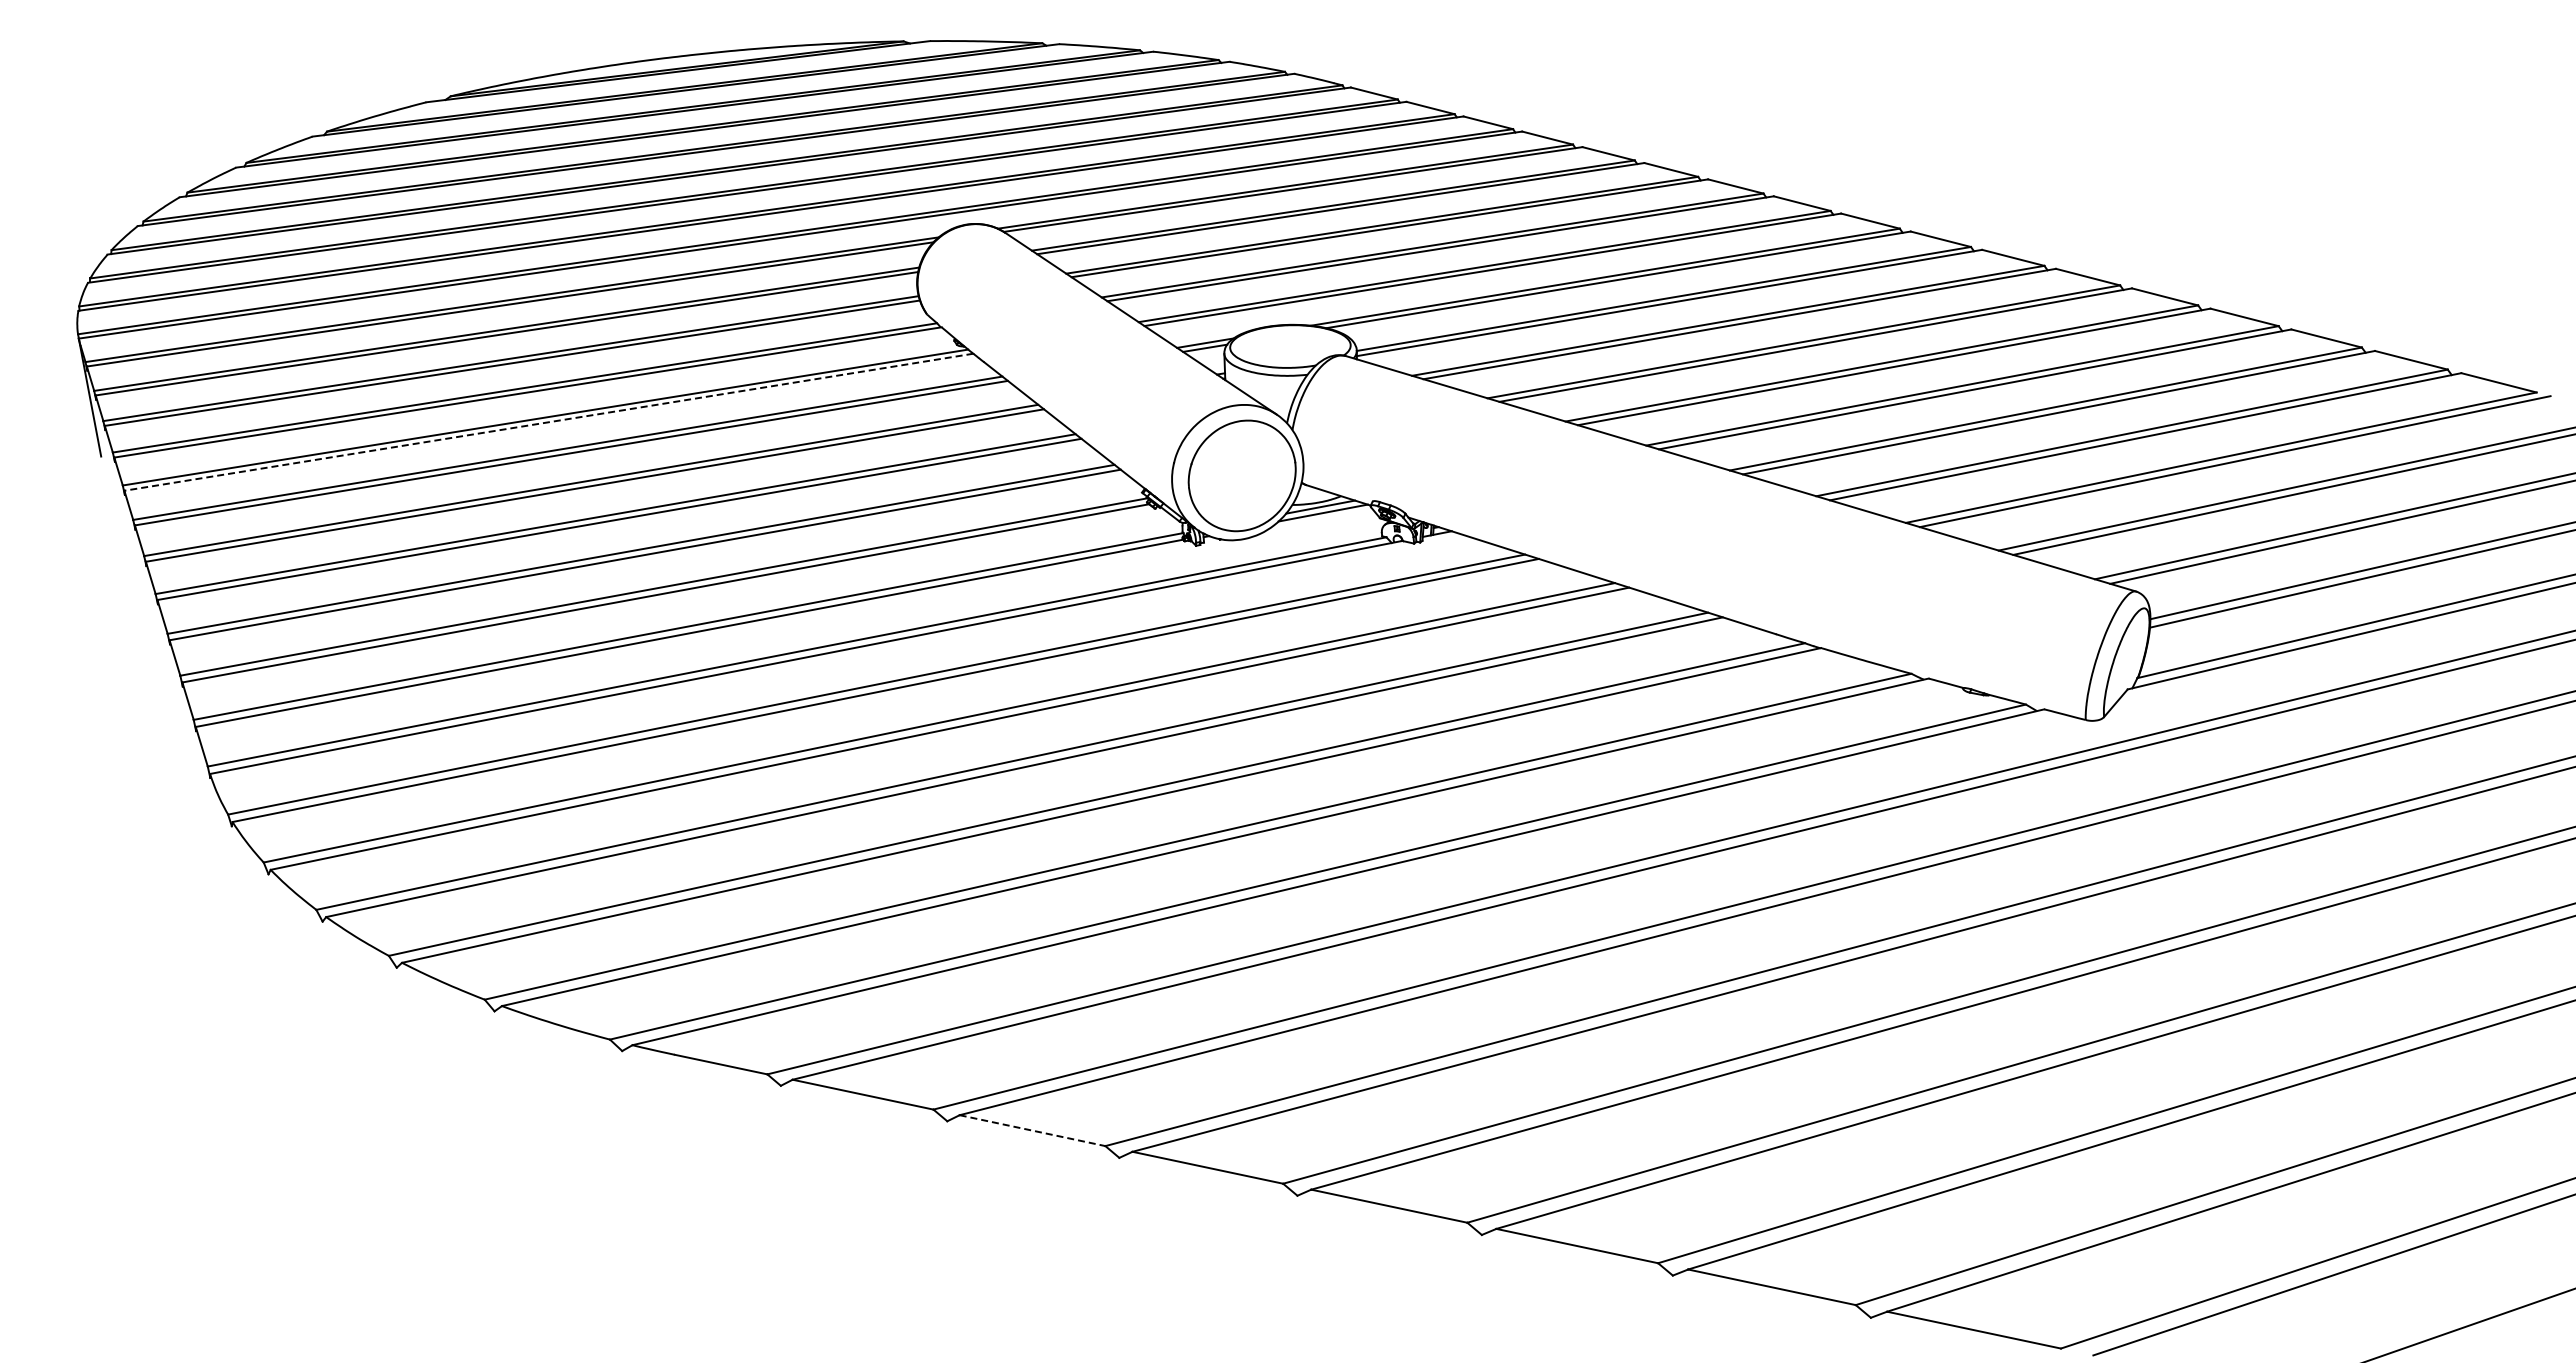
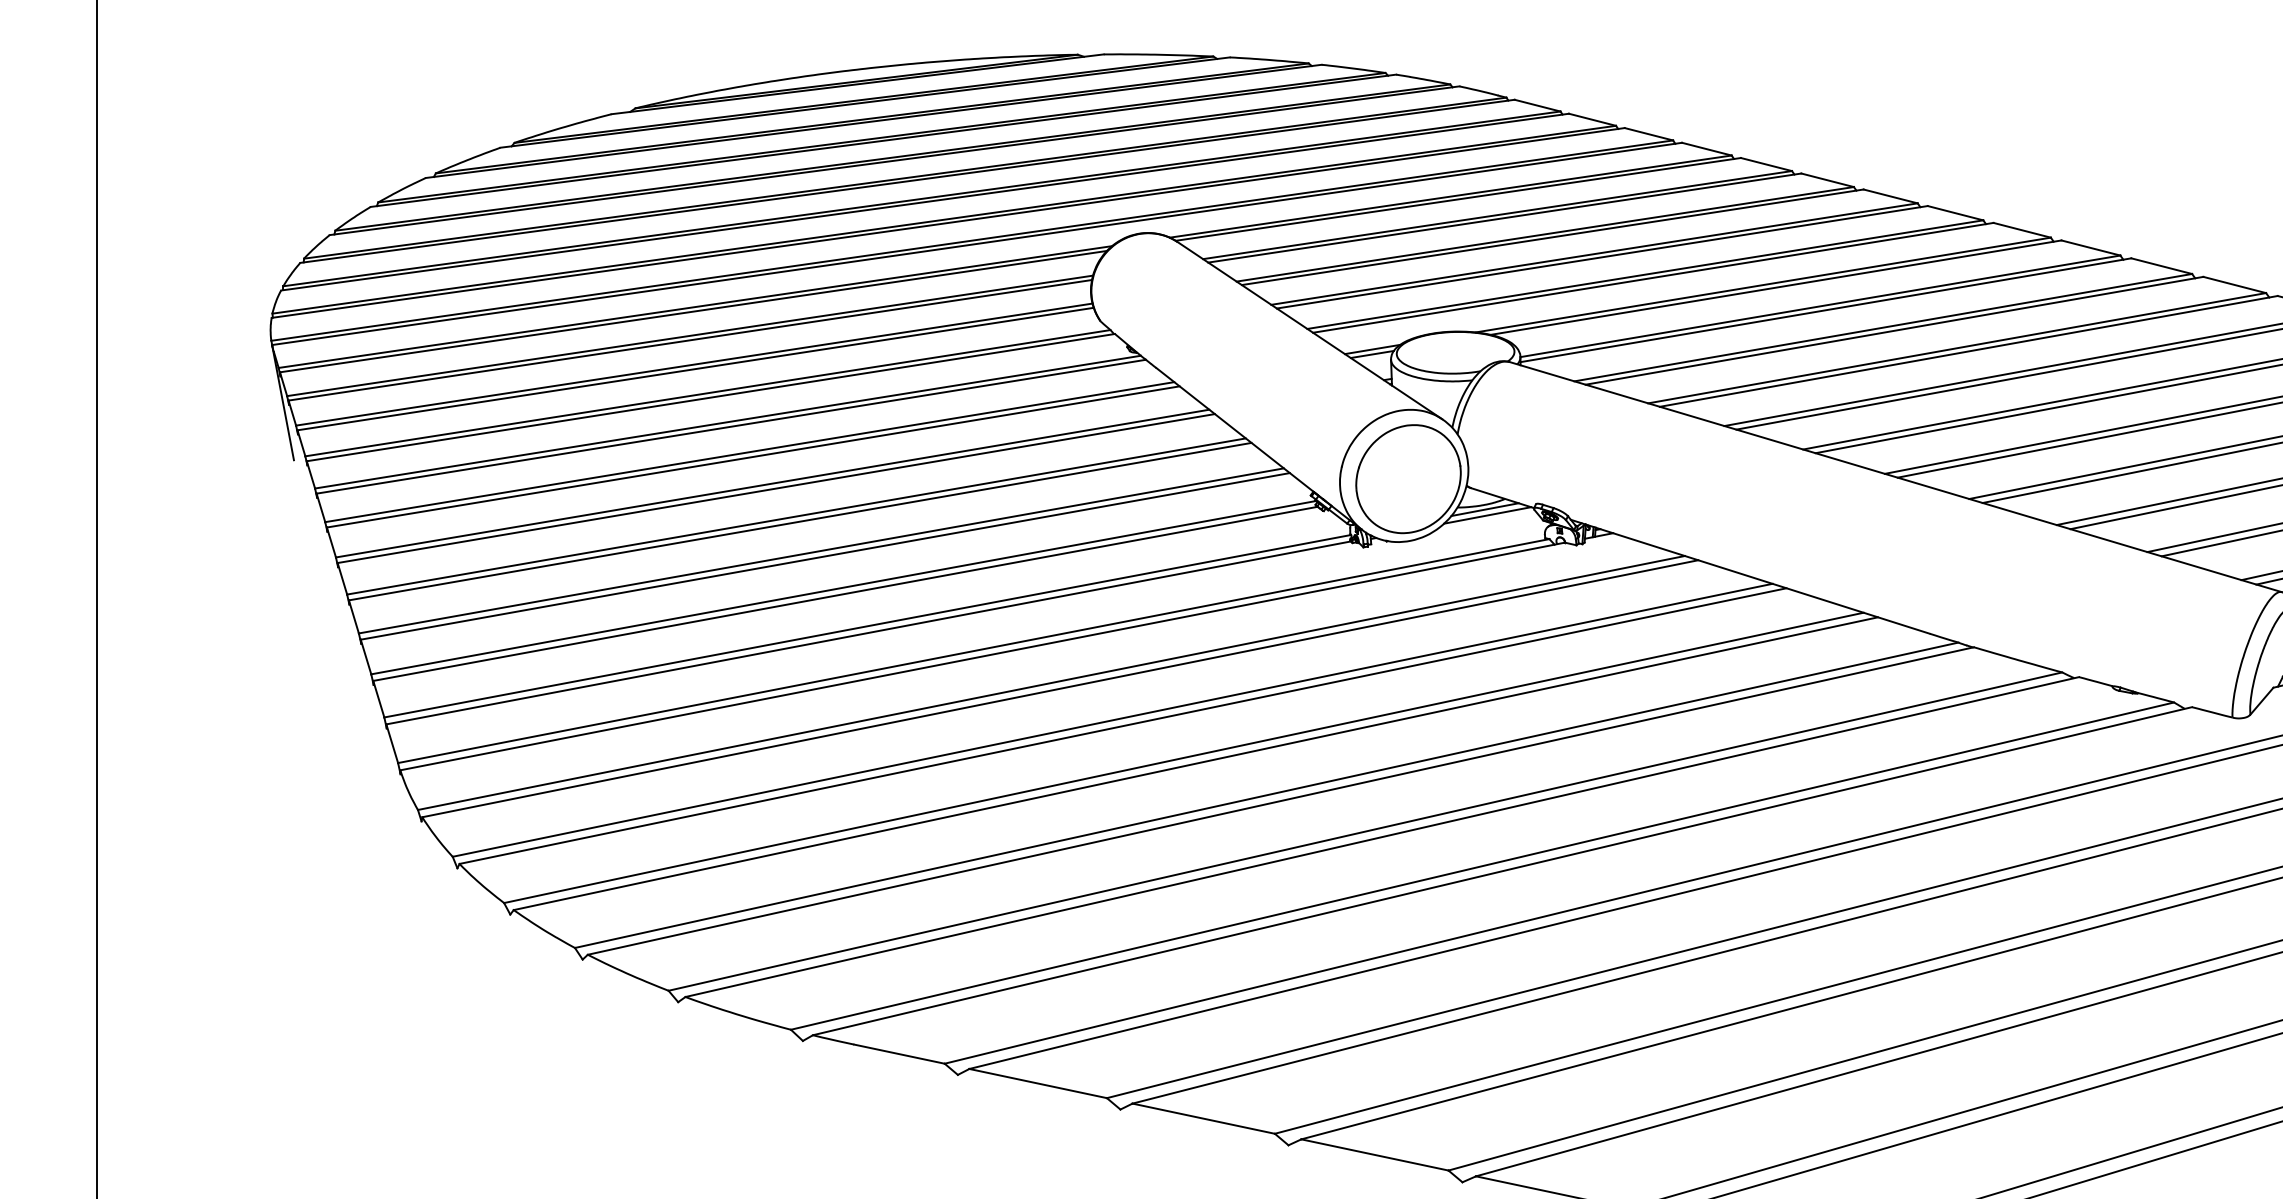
line: (548, 422) -> (730, 426), dashed -> solid
line: (1033, 1130) -> (1204, 1118), dashed -> solid

